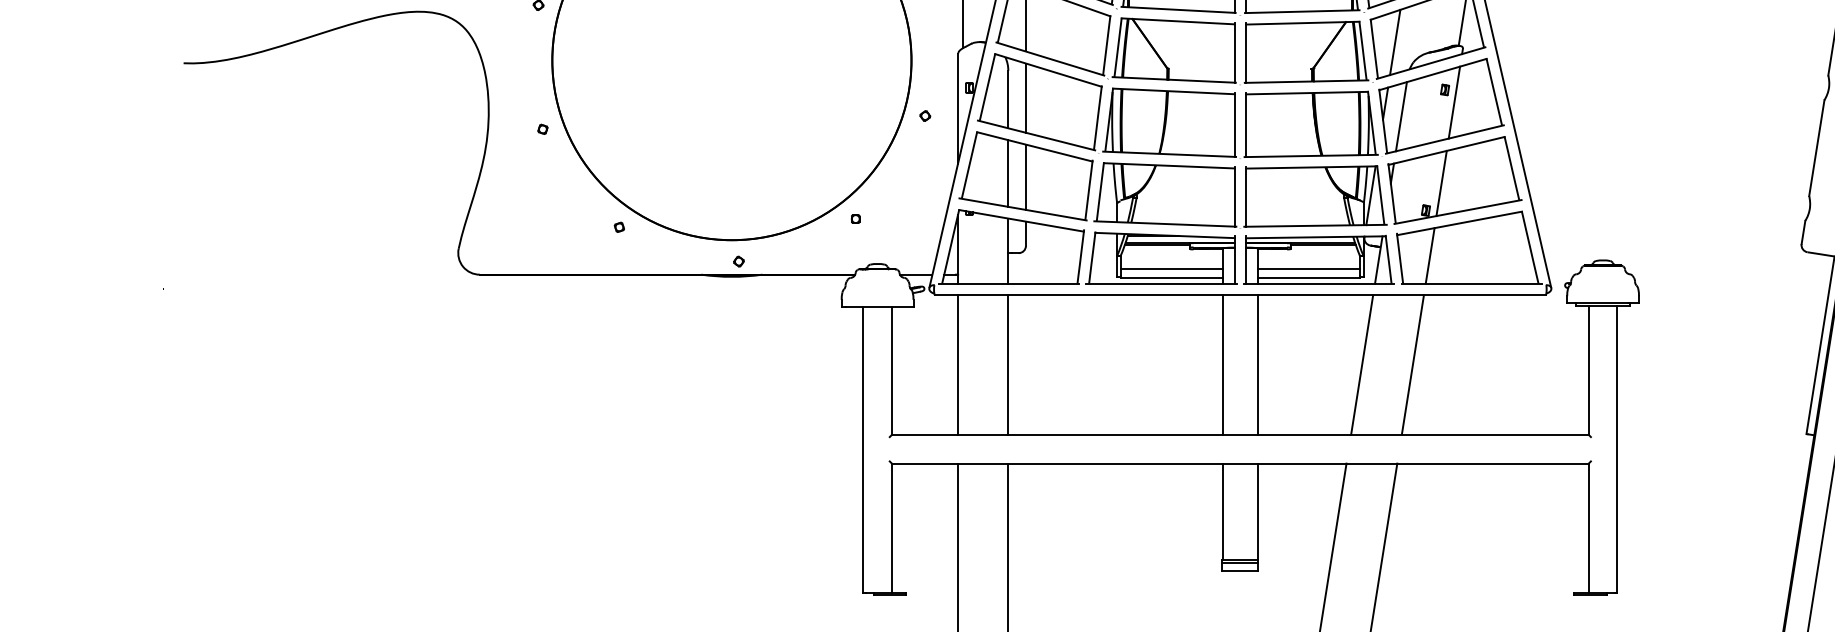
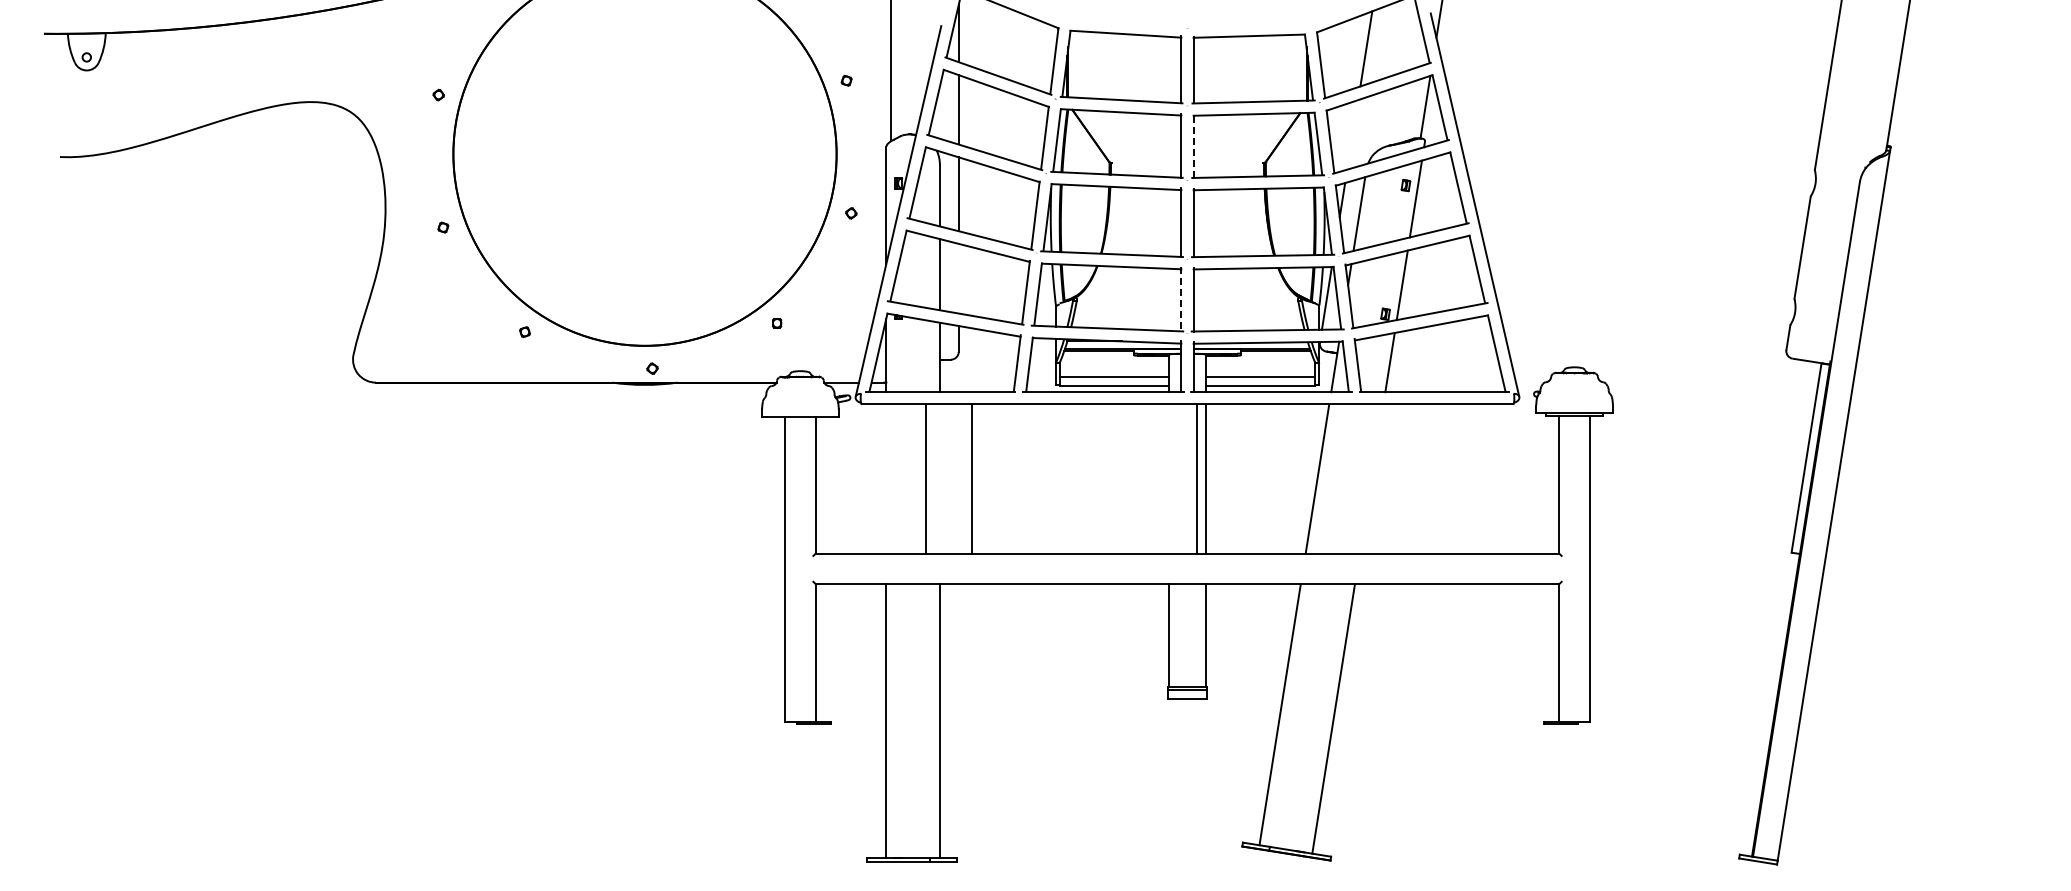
line: (1394, 42) -> (1352, 134), removed
line: (1245, 53) -> (1193, 146), solid -> dashed
line: (1025, 177) -> (958, 278), removed
line: (1234, 196) -> (1181, 299), solid -> dashed
line: (958, 364) -> (926, 478), moved
line: (1008, 364) -> (972, 478), moved
line: (1222, 364) -> (1196, 478), moved
line: (1412, 364) -> (1371, 478), removed

